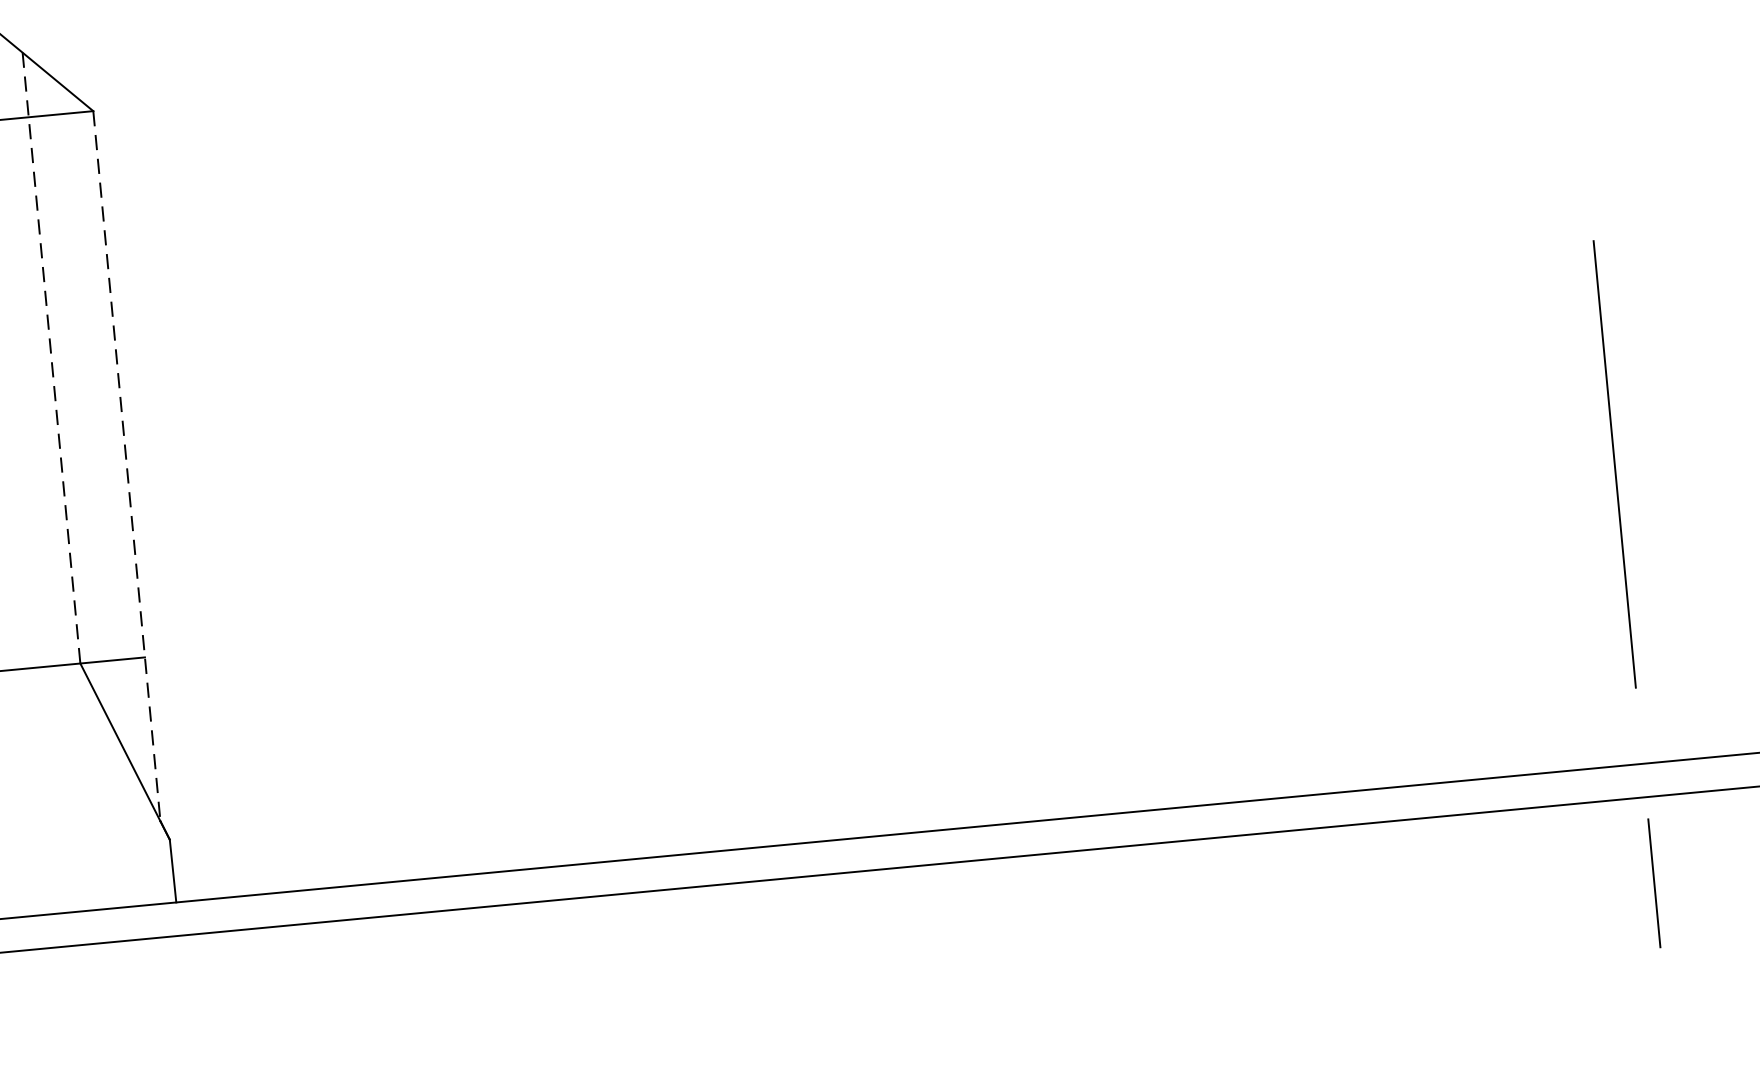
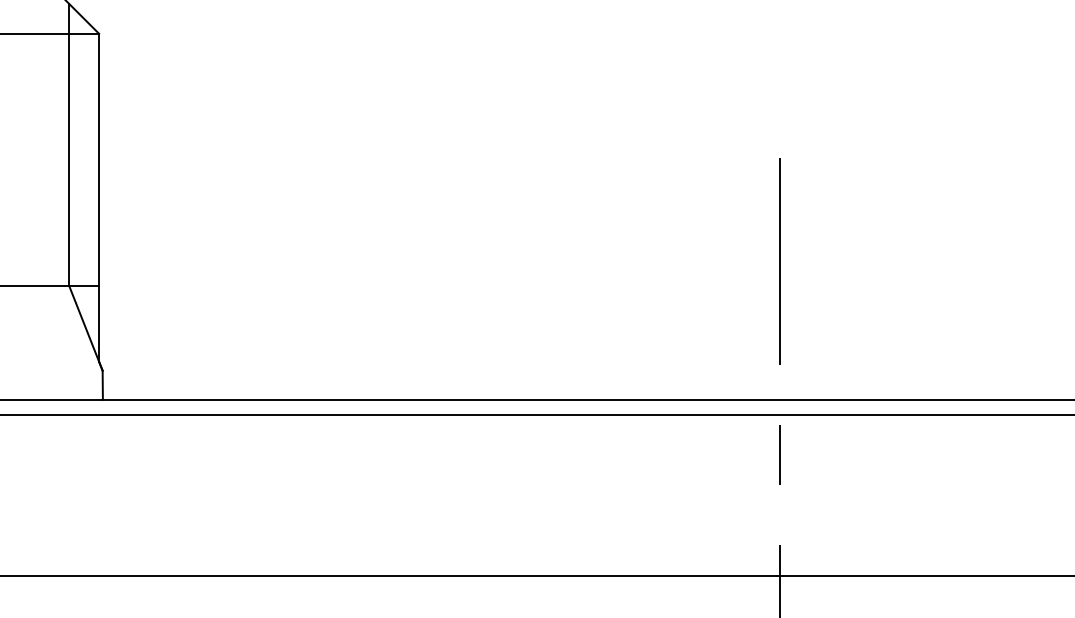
line: (51, 358) -> (69, 145), dashed -> solid
line: (127, 467) -> (99, 198), dashed -> solid

